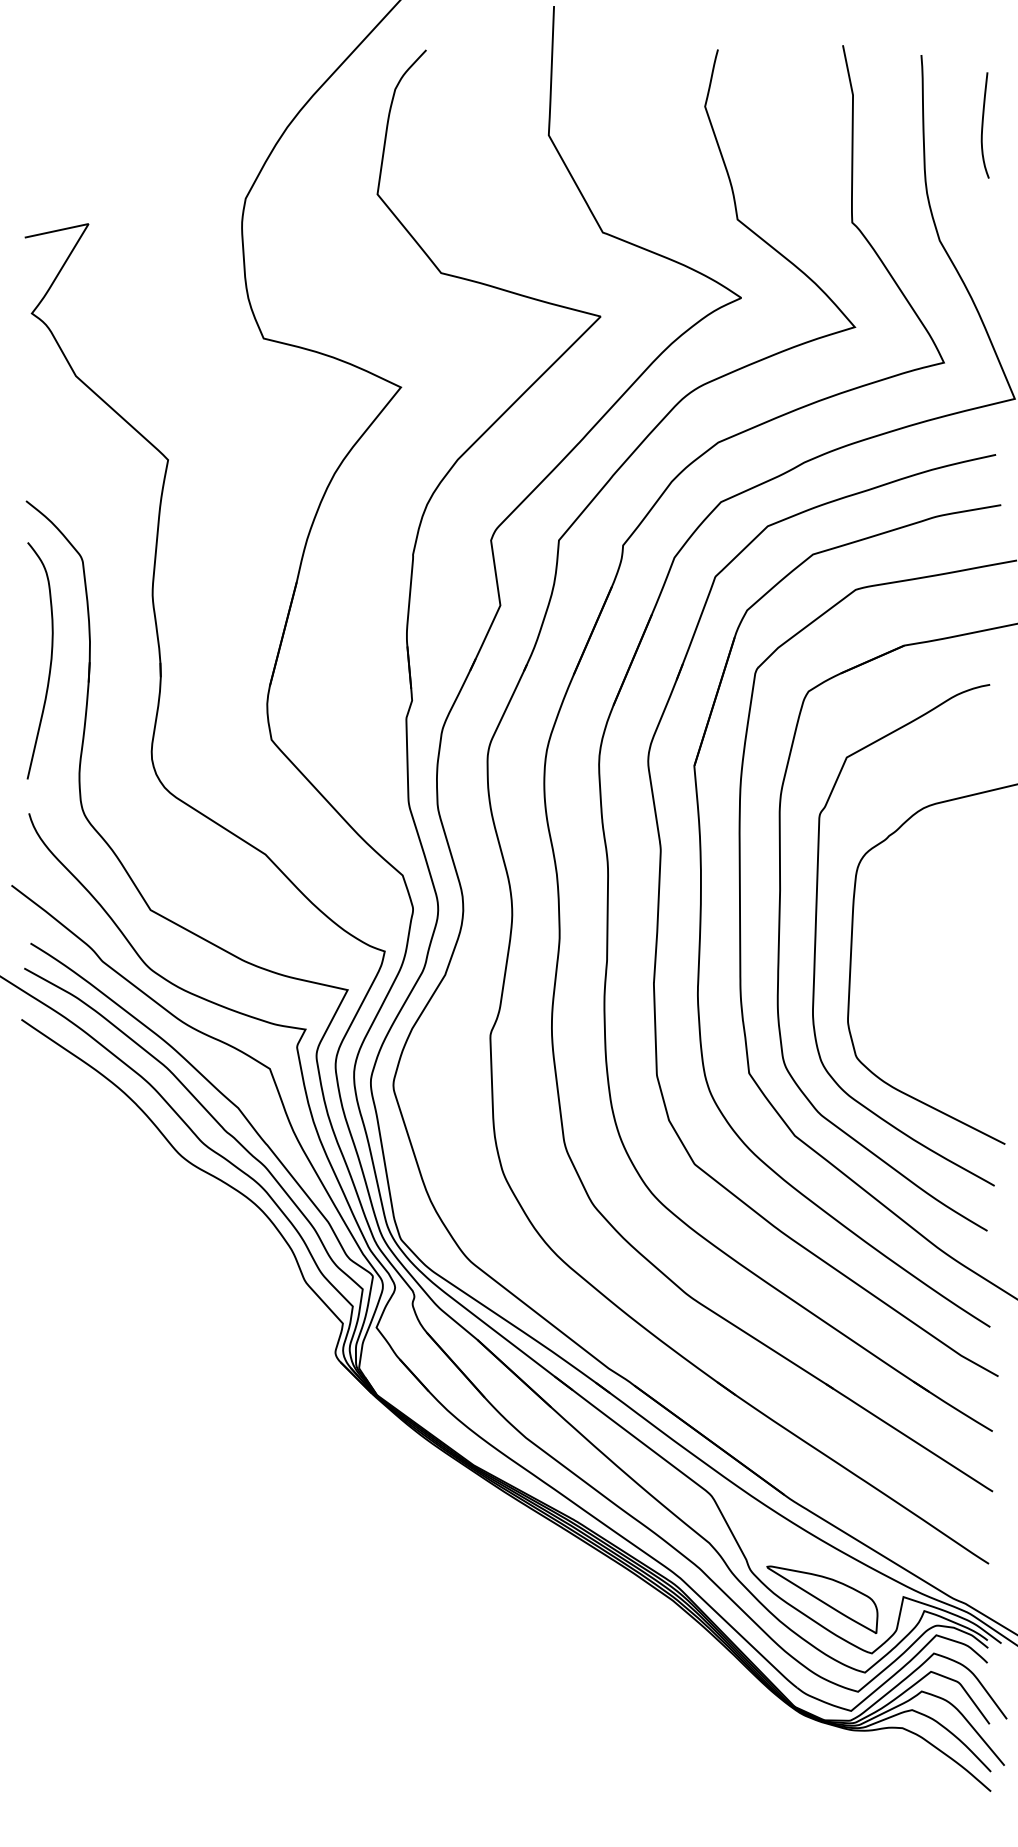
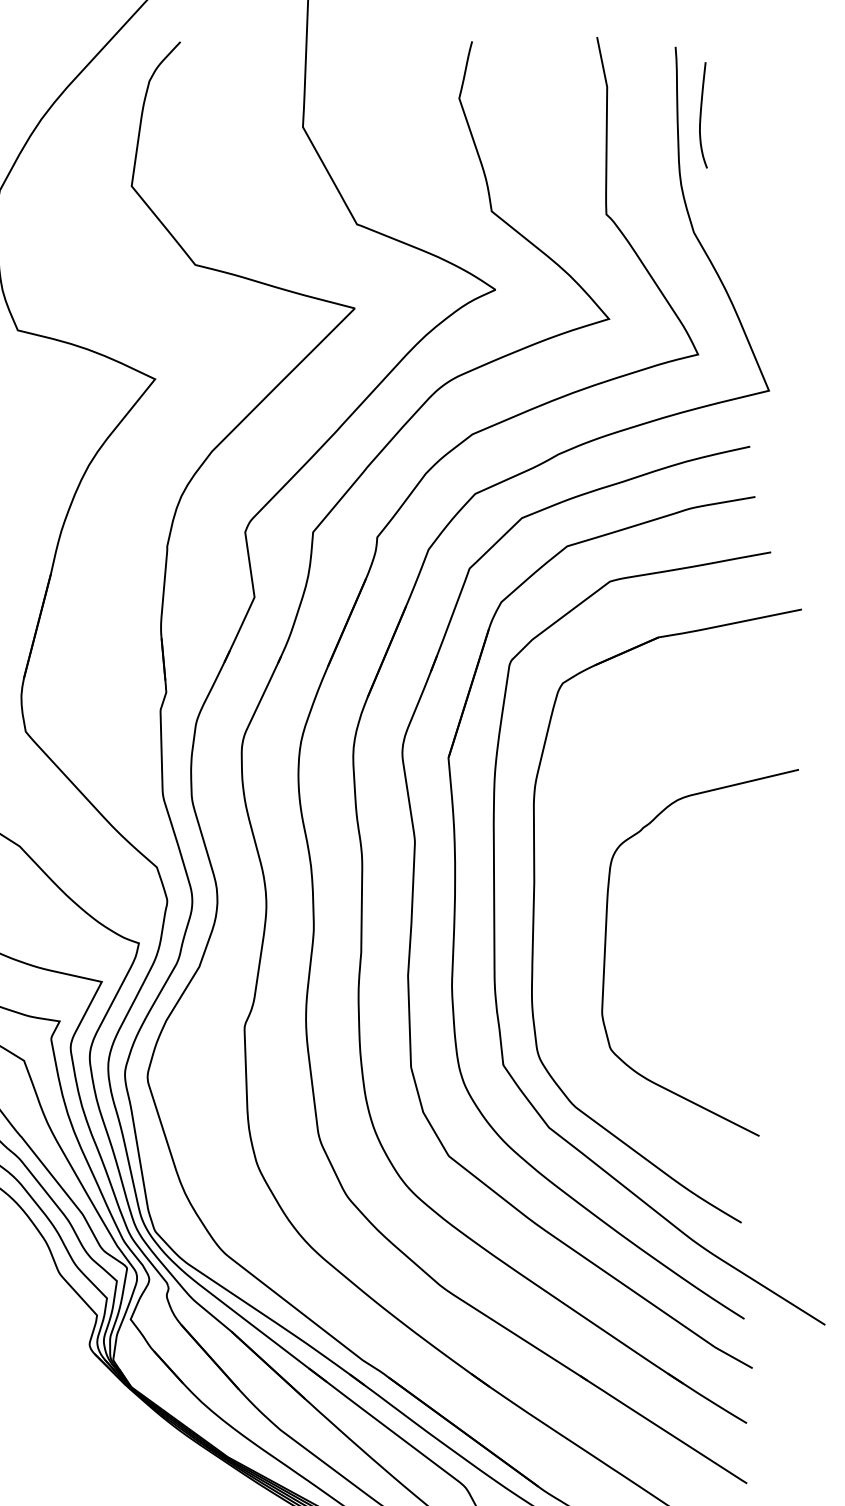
curve: (983, 125) -> (701, 115), moved
curve: (816, 935) -> (570, 927), removed

